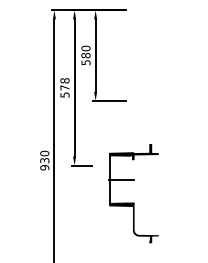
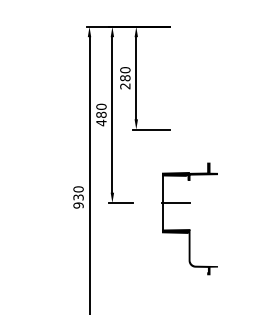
text: (86, 62) -> (125, 86), 580 -> 280
text: (64, 87) -> (101, 114), 578 -> 480
part: (133, 202) -> (189, 229), moved

